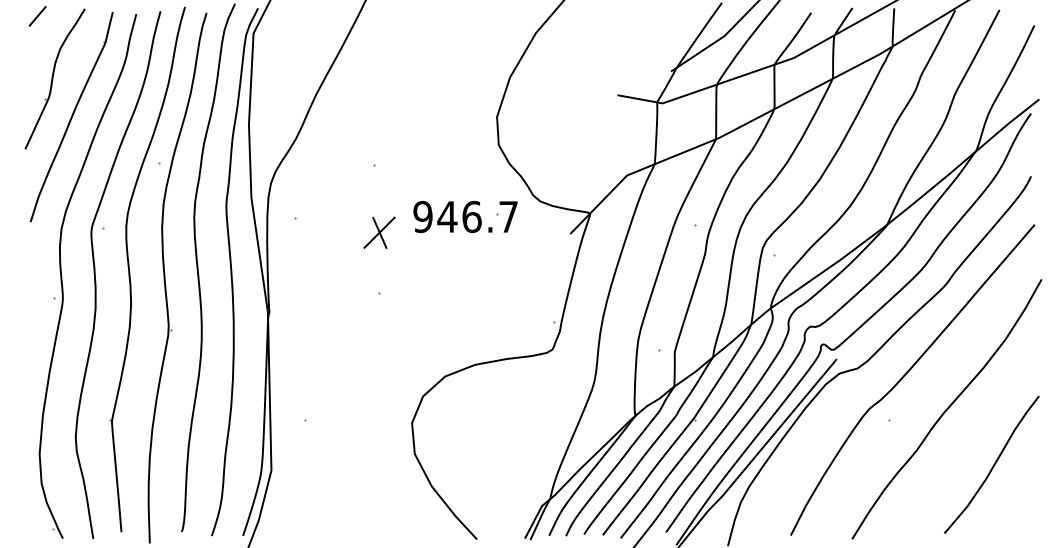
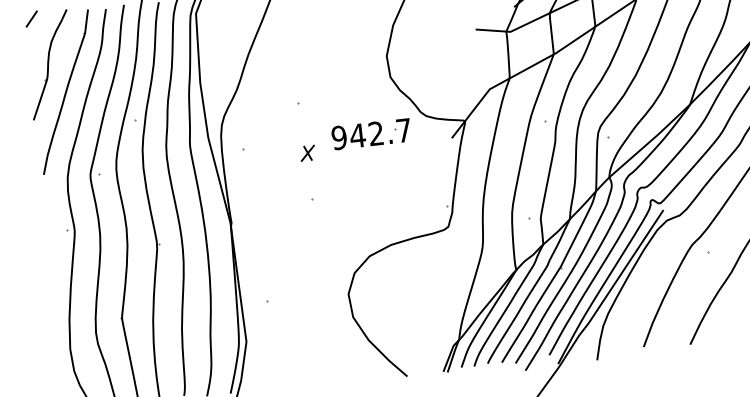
text: (471, 216) -> (375, 133), 946.7 -> 942.7
part: (379, 232) -> (307, 153), size x0.6

